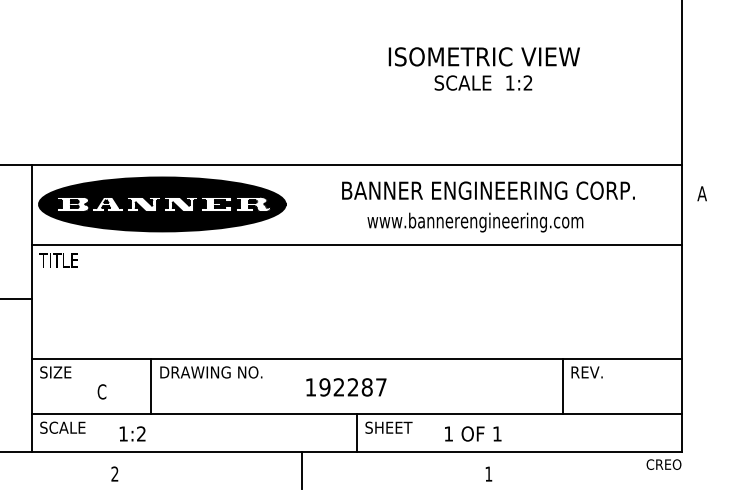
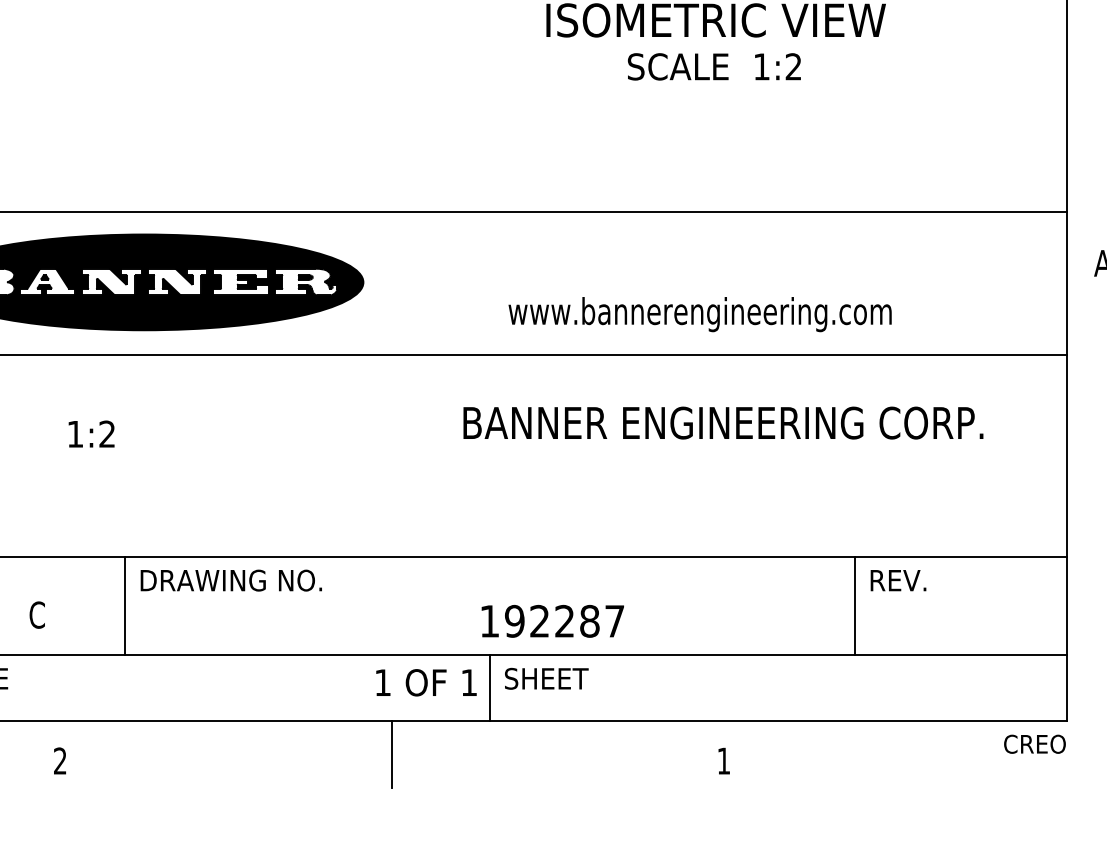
text: (488, 190) -> (723, 422), moved
text: (346, 387) -> (552, 621), moved
text: (132, 433) -> (91, 433), moved
text: (473, 433) -> (426, 681), moved

